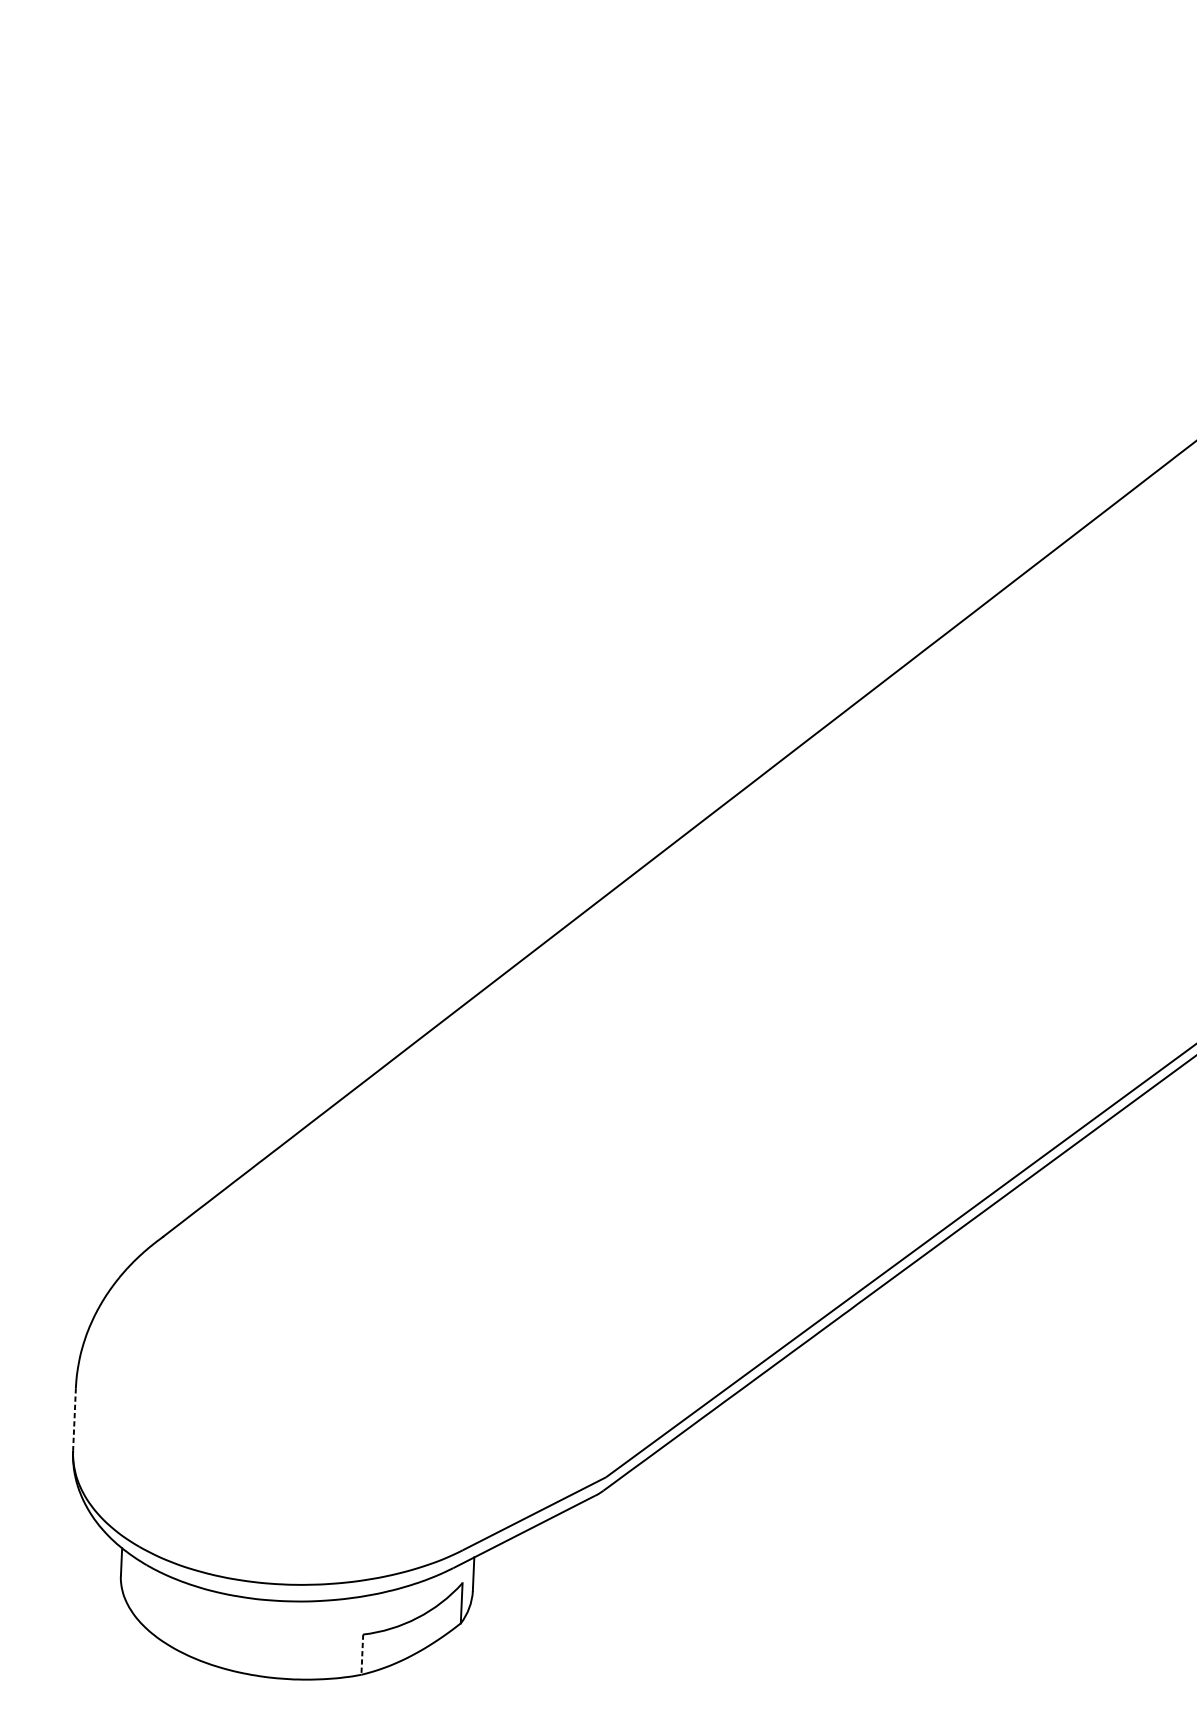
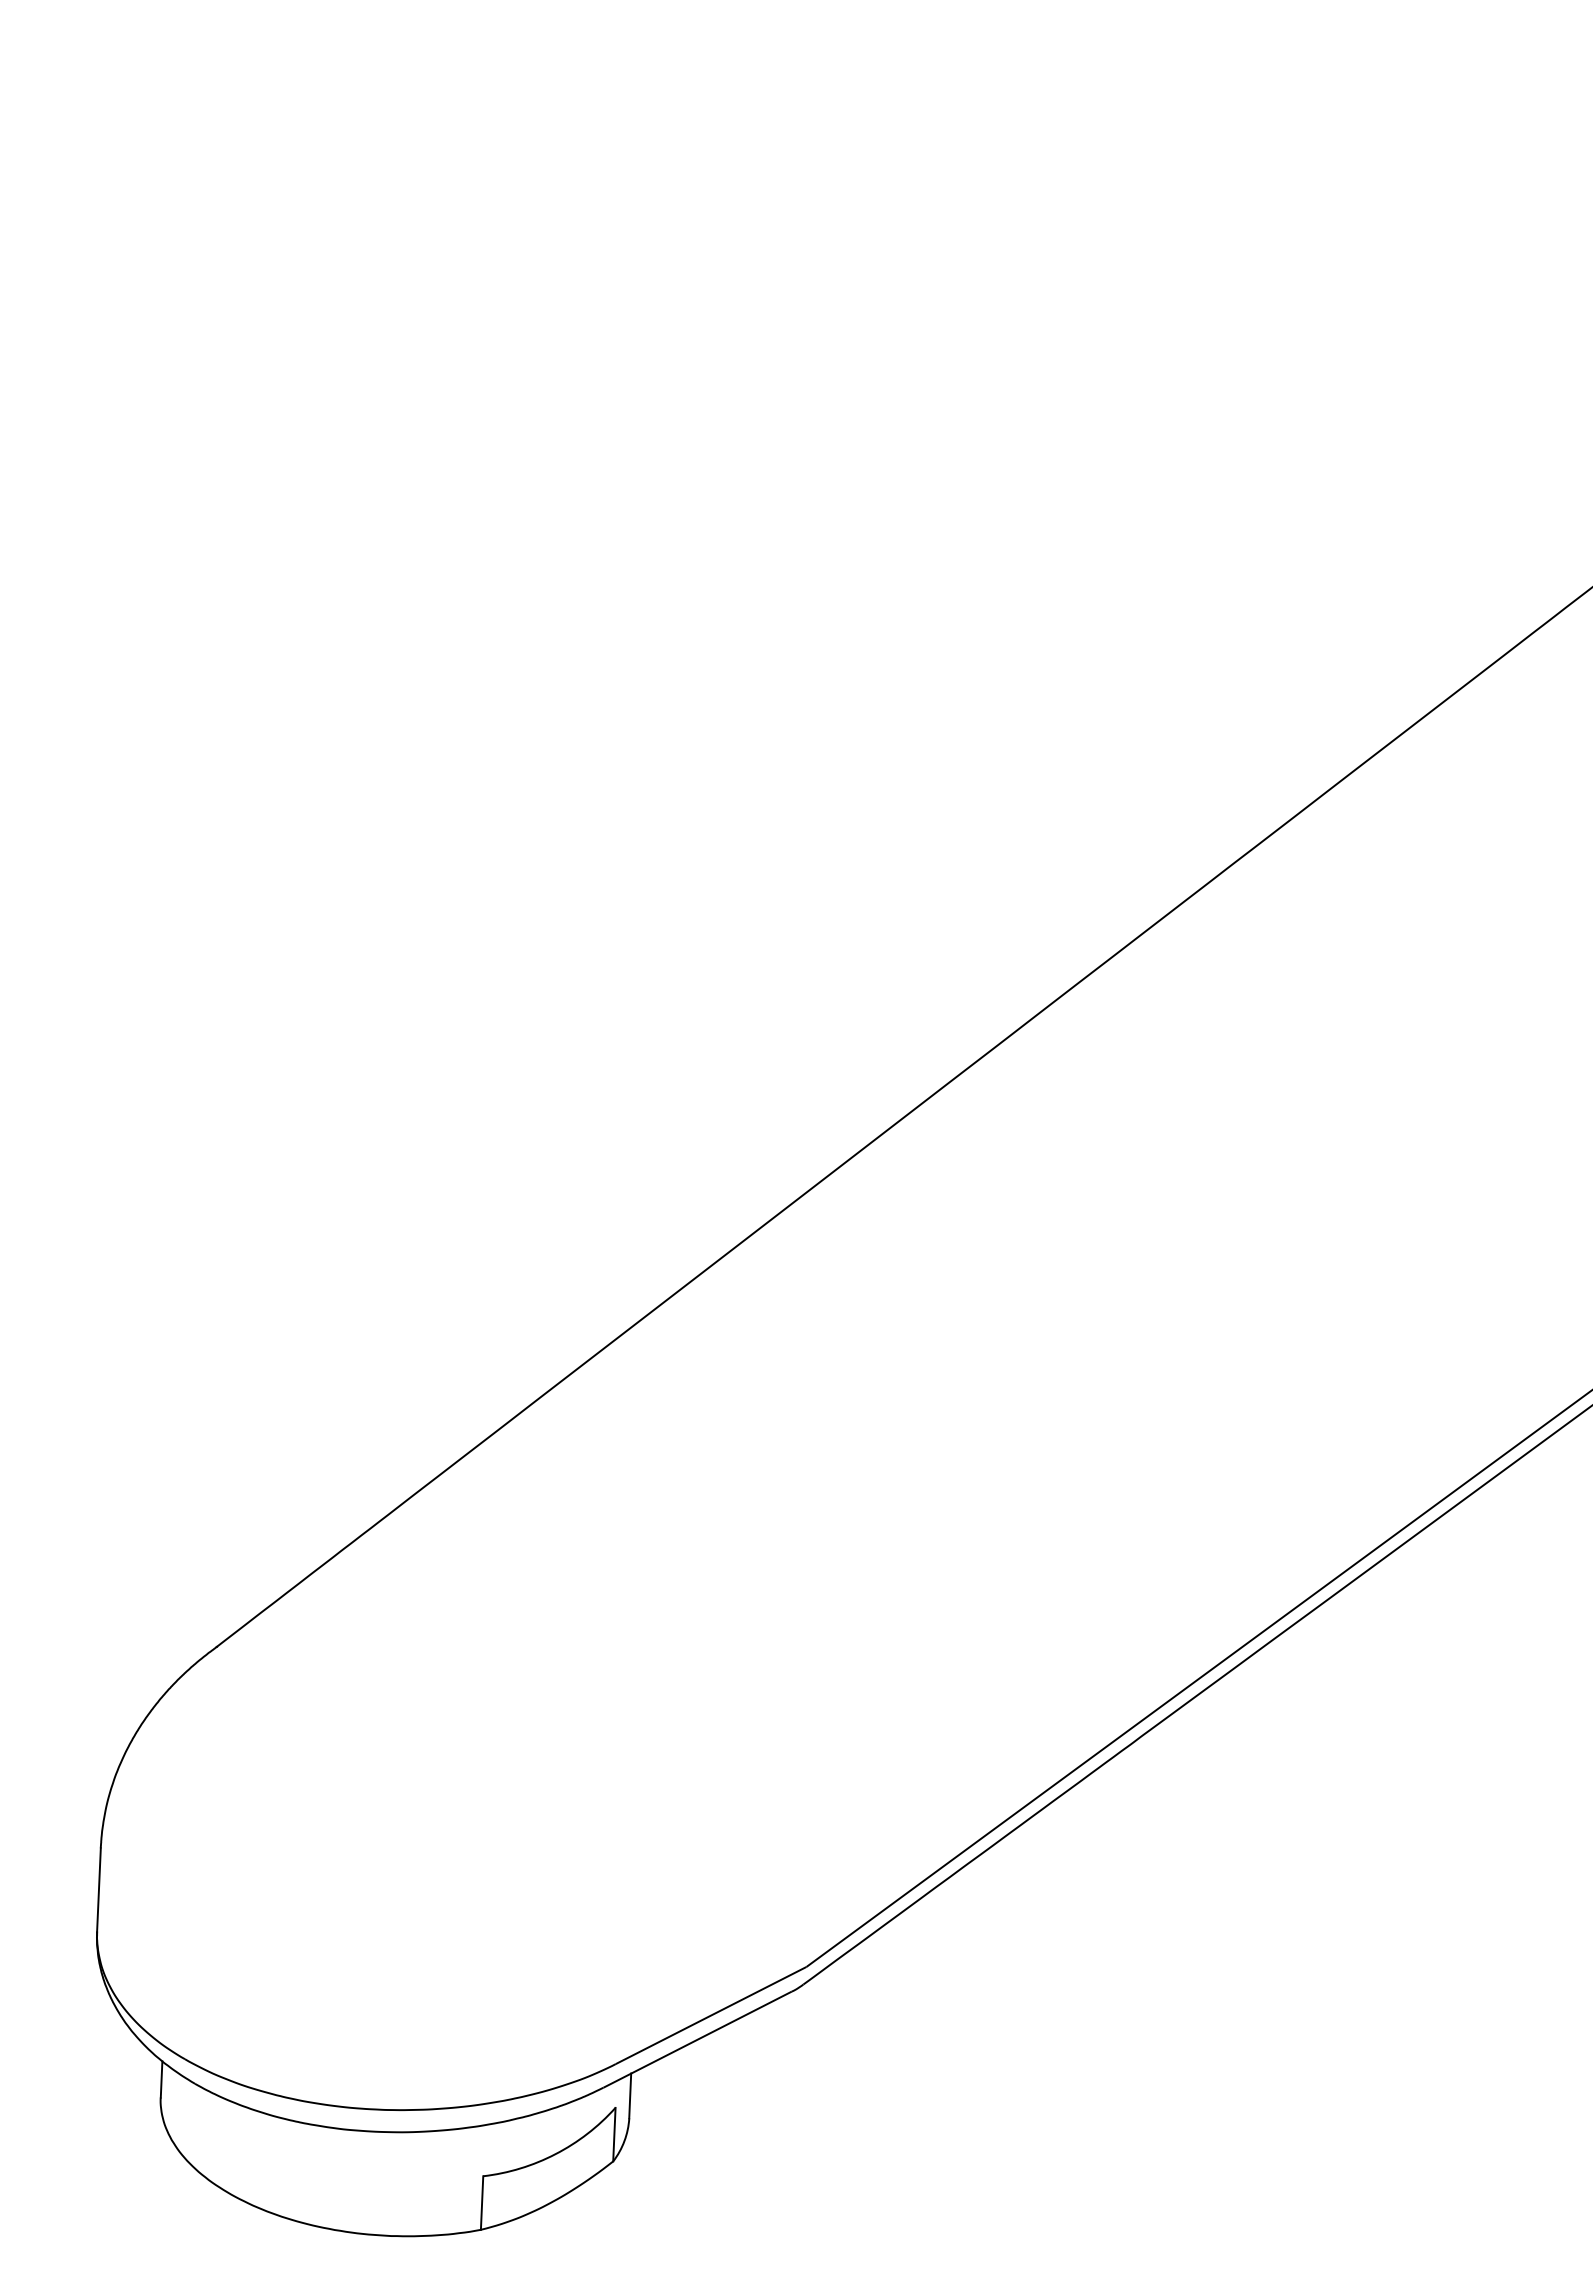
line: (74, 1419) -> (98, 1889), dashed -> solid
line: (362, 1655) -> (482, 2203), dashed -> solid

